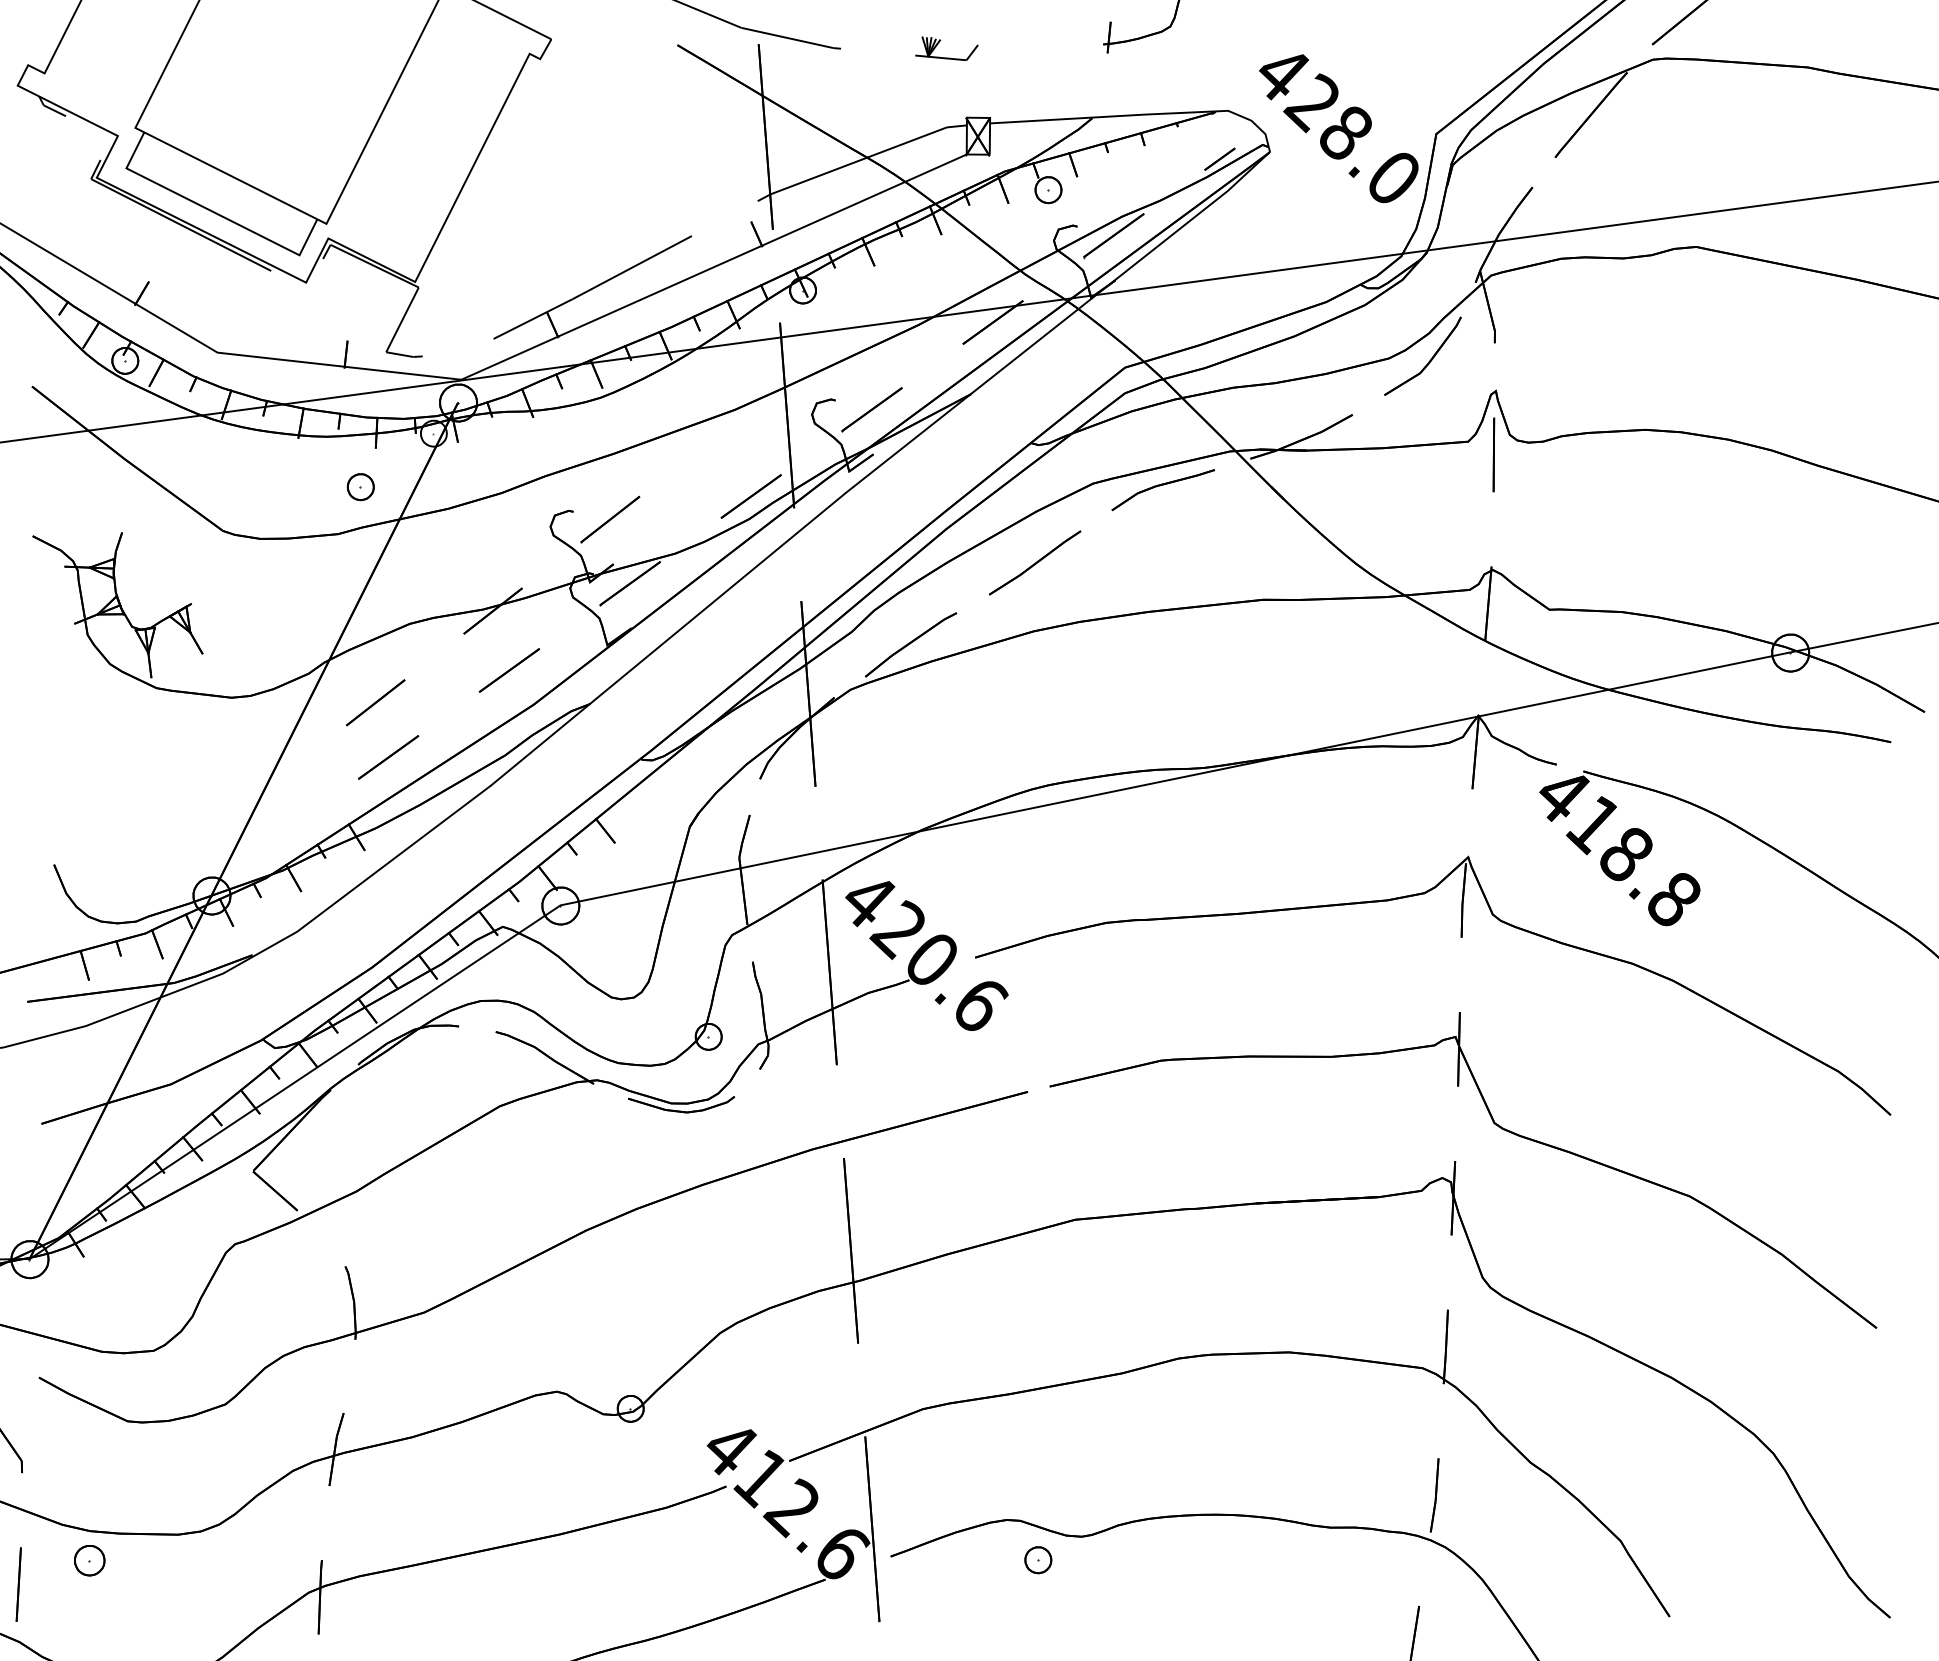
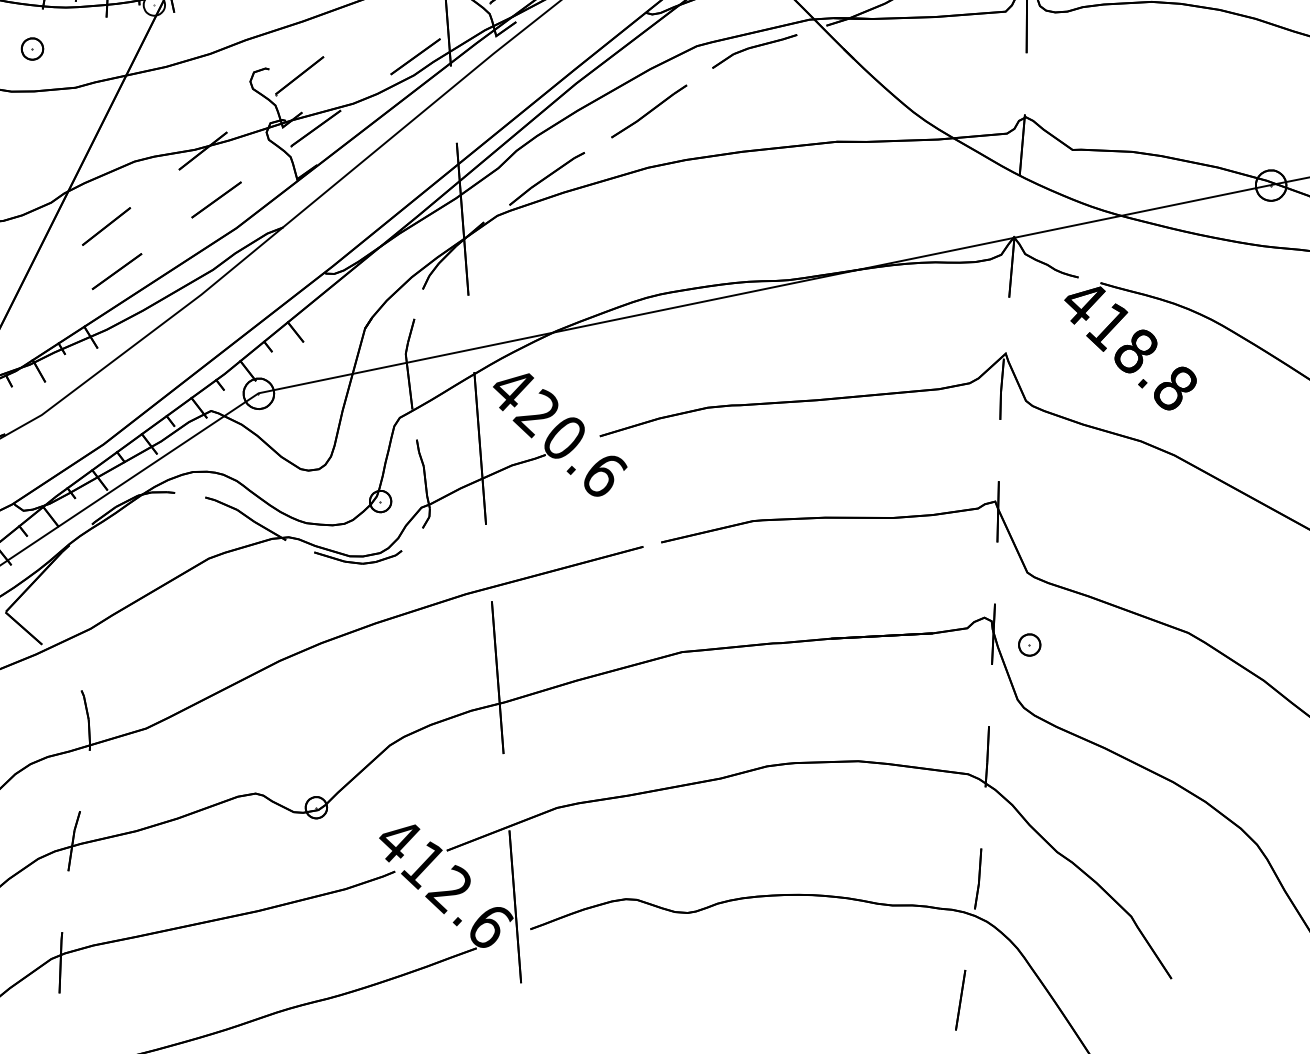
part: (360, 487) -> (32, 49), moved
part: (1038, 1560) -> (1029, 645), moved

